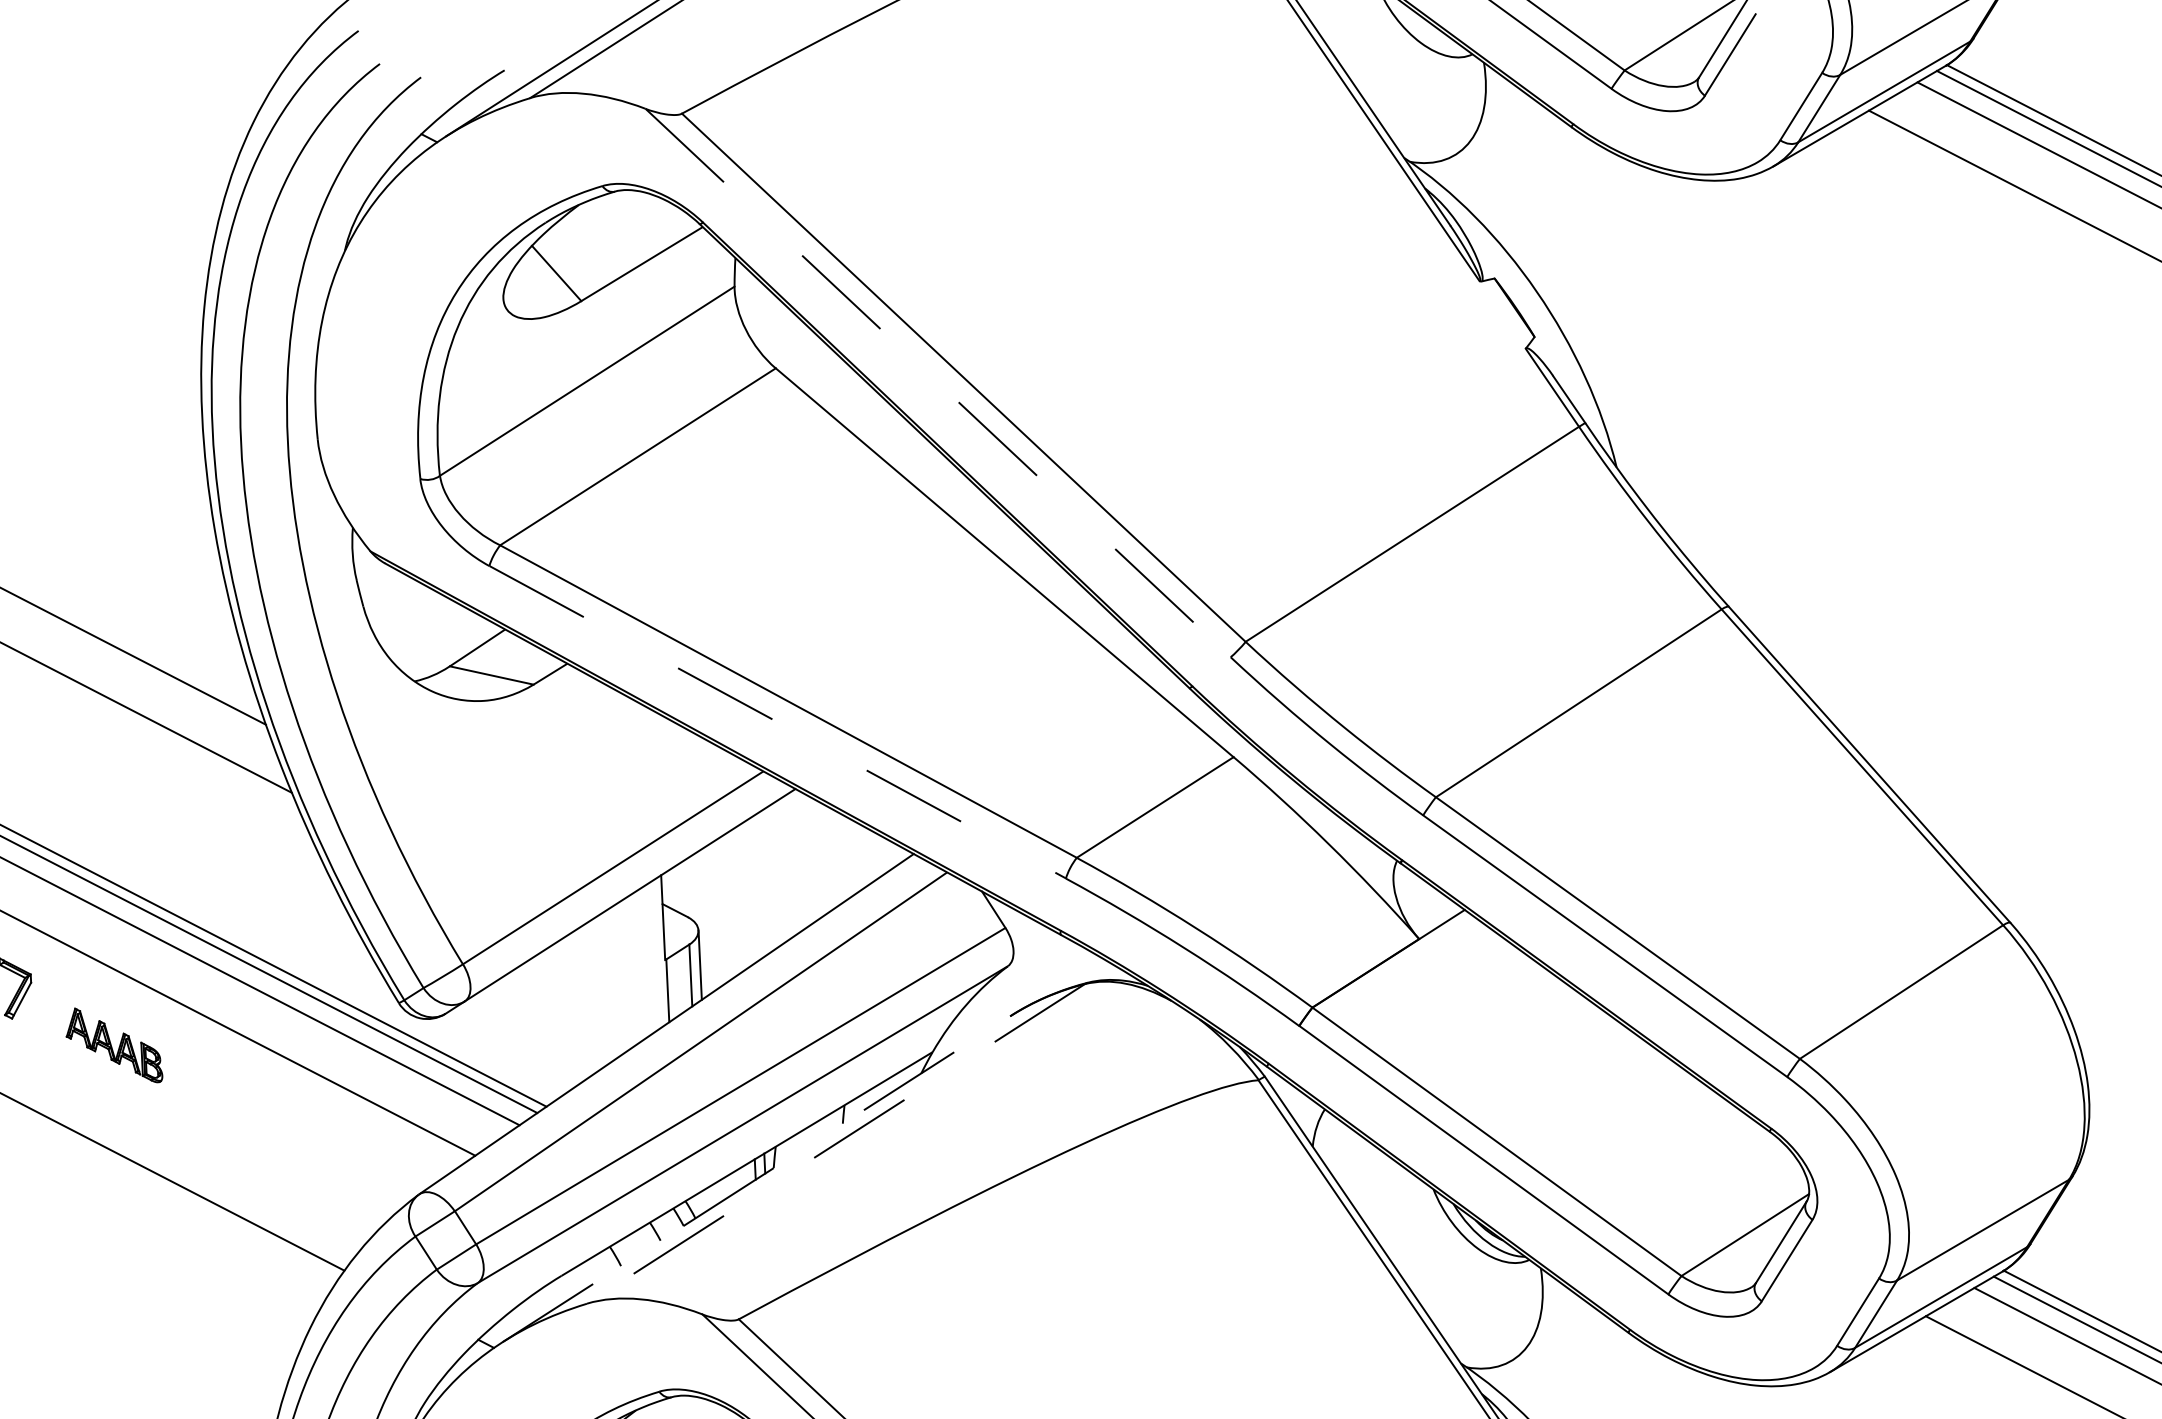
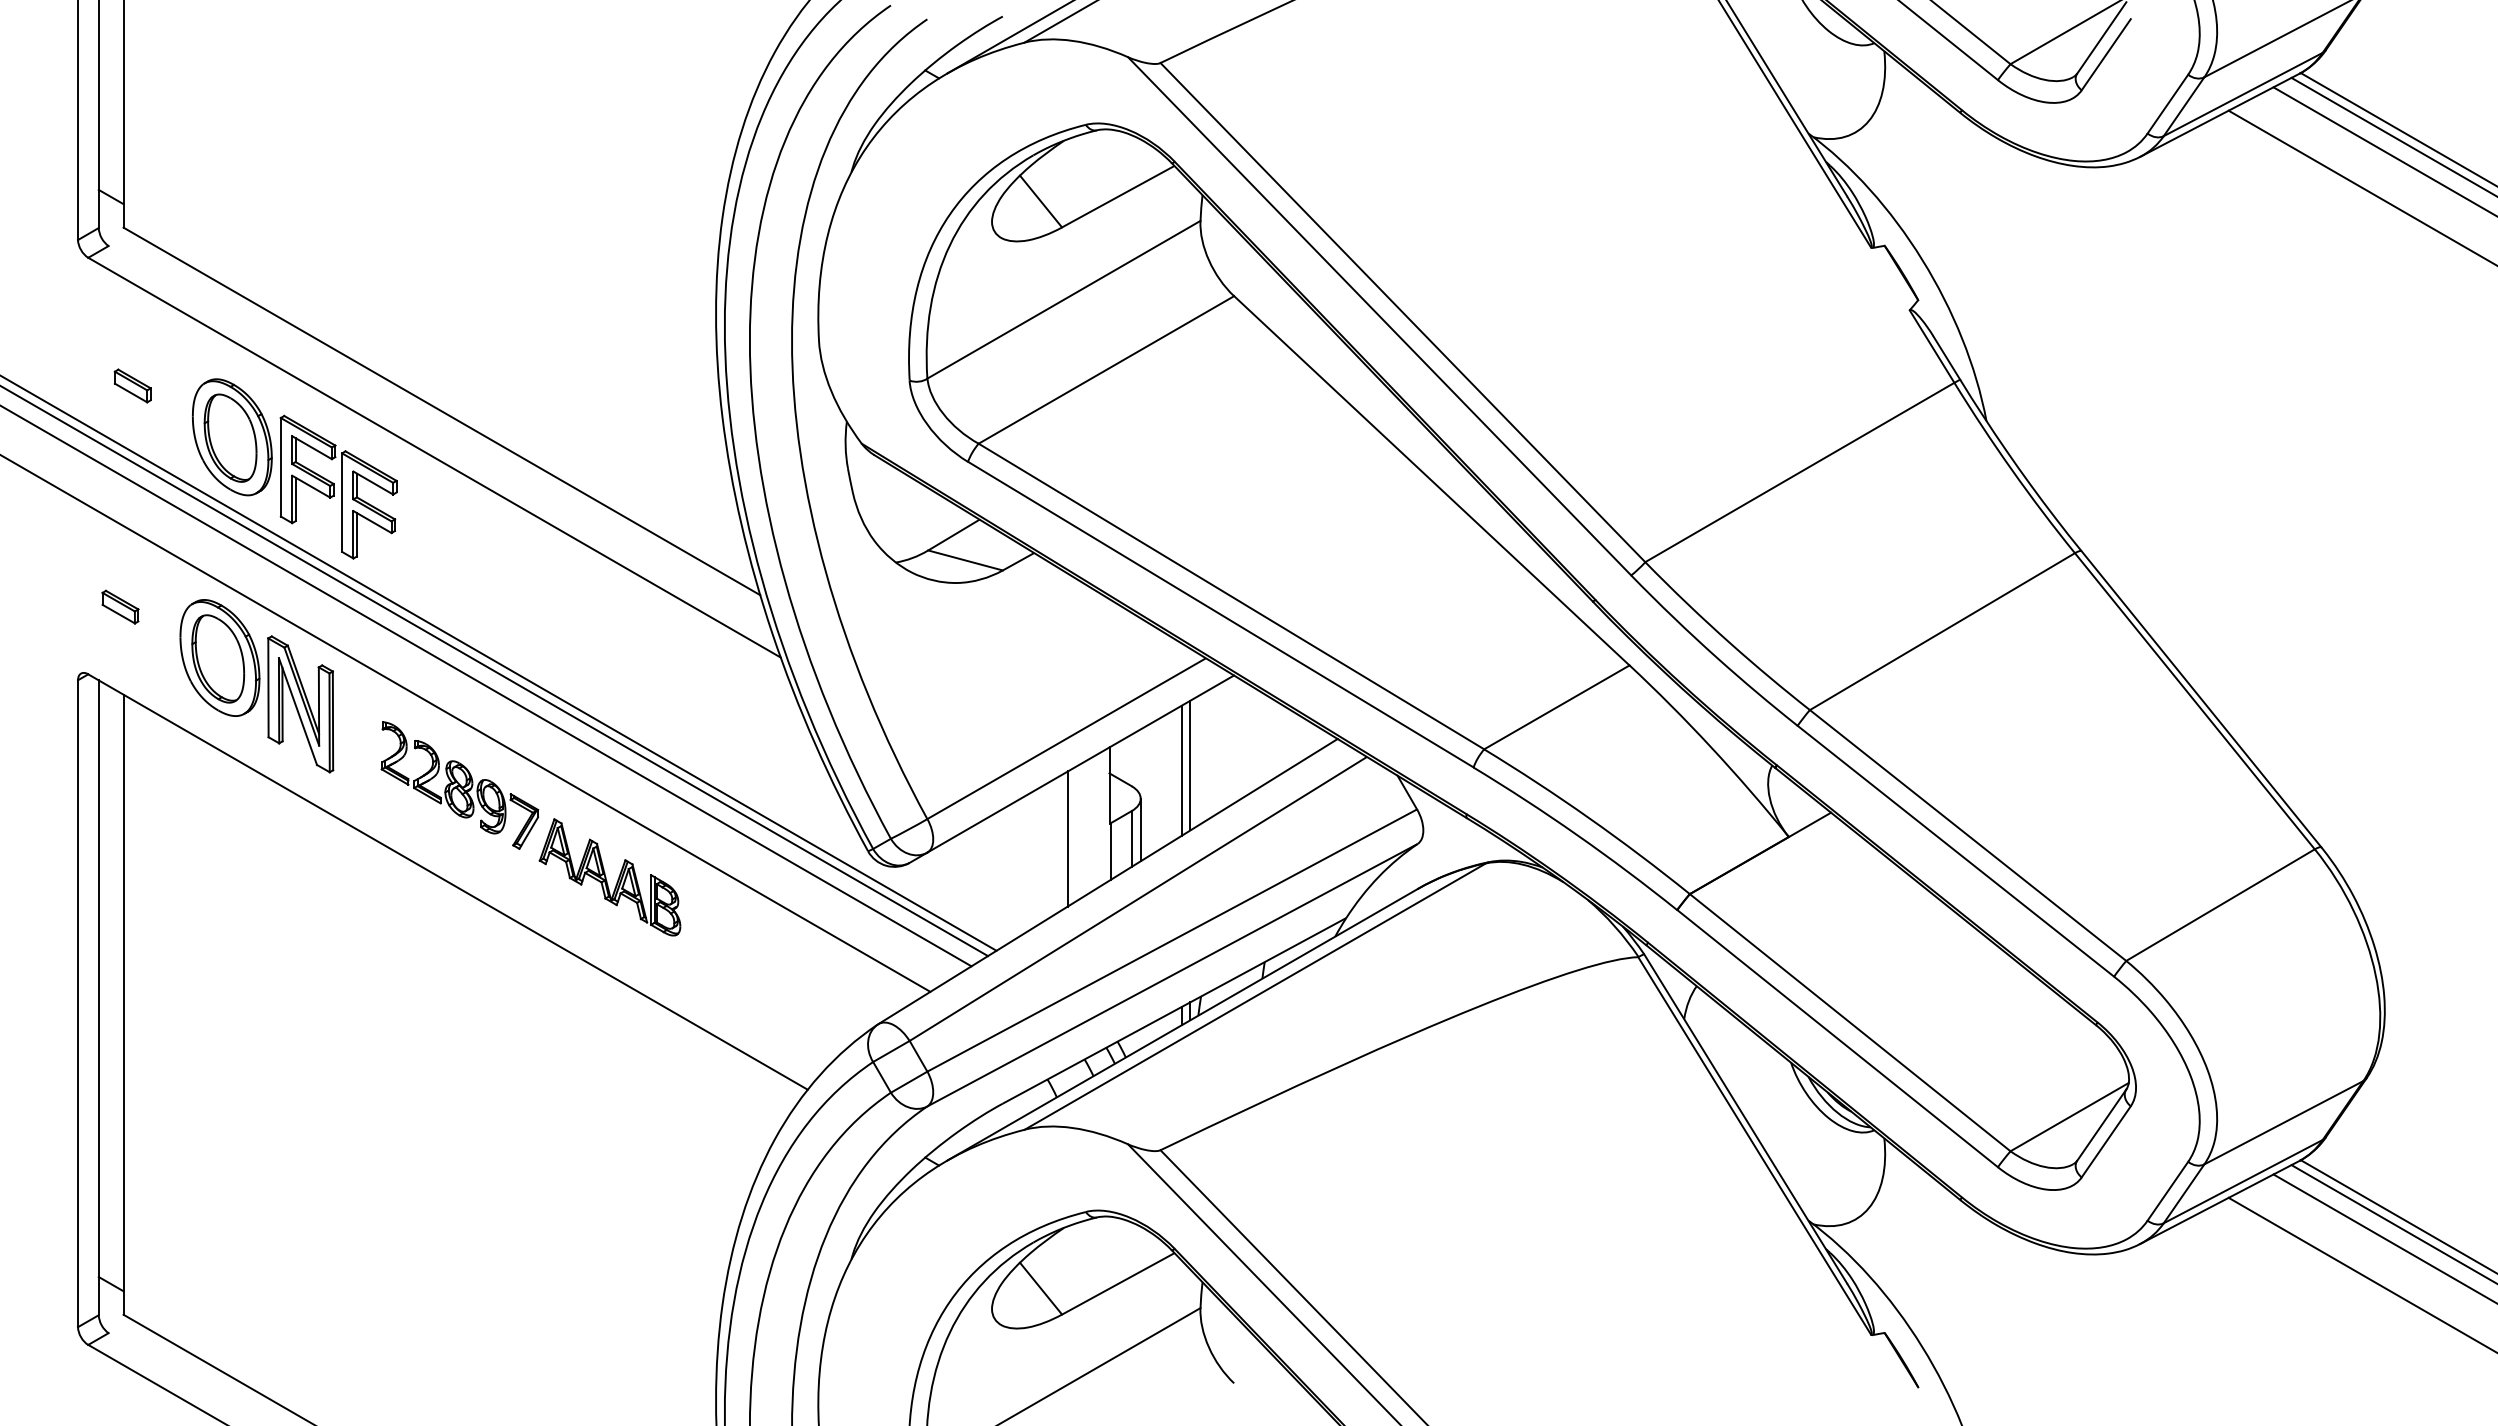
line: (938, 383) -> (1379, 316), dashed -> solid
line: (778, 722) -> (1221, 614), dashed -> solid
line: (751, 891) -> (1190, 765), added
line: (742, 897) -> (1181, 770), added
line: (619, 978) -> (1067, 838), added
part: (113, 1045) -> (609, 877), size x1.67
line: (836, 1143) -> (1255, 996), dashed -> solid
line: (756, 1178) -> (1182, 1024), dashed -> solid

